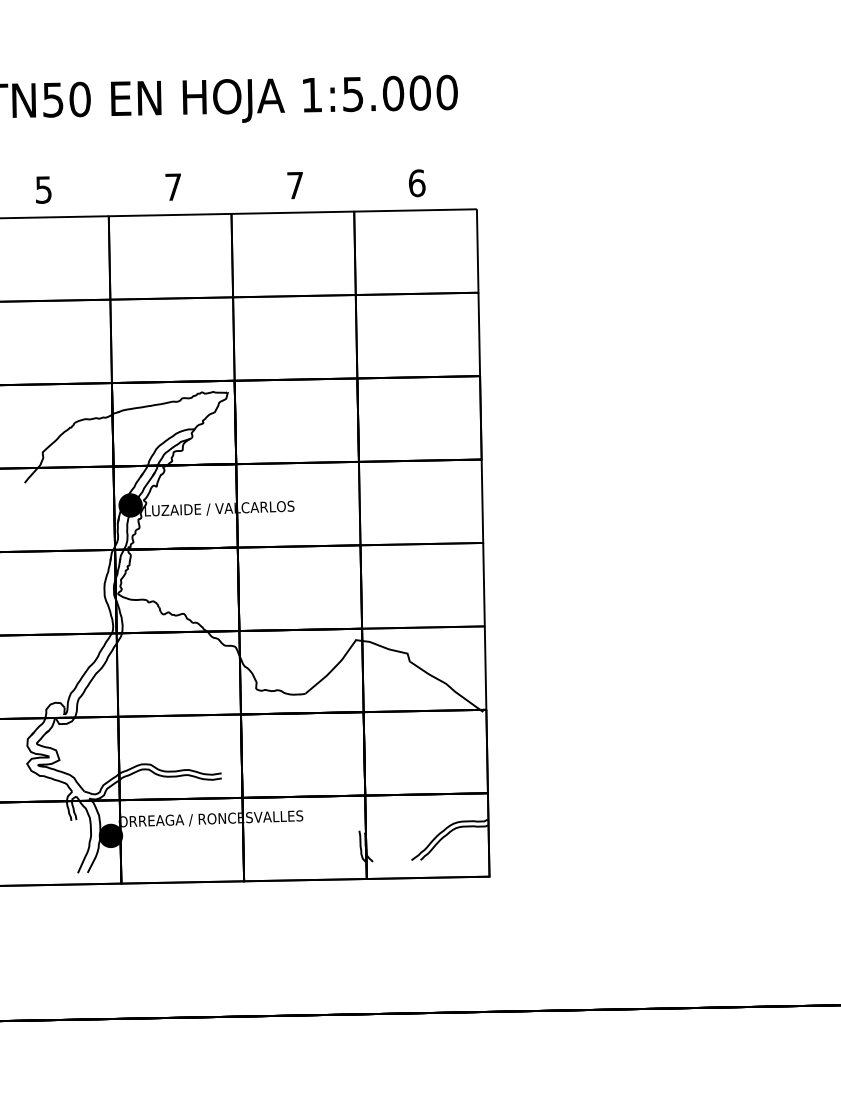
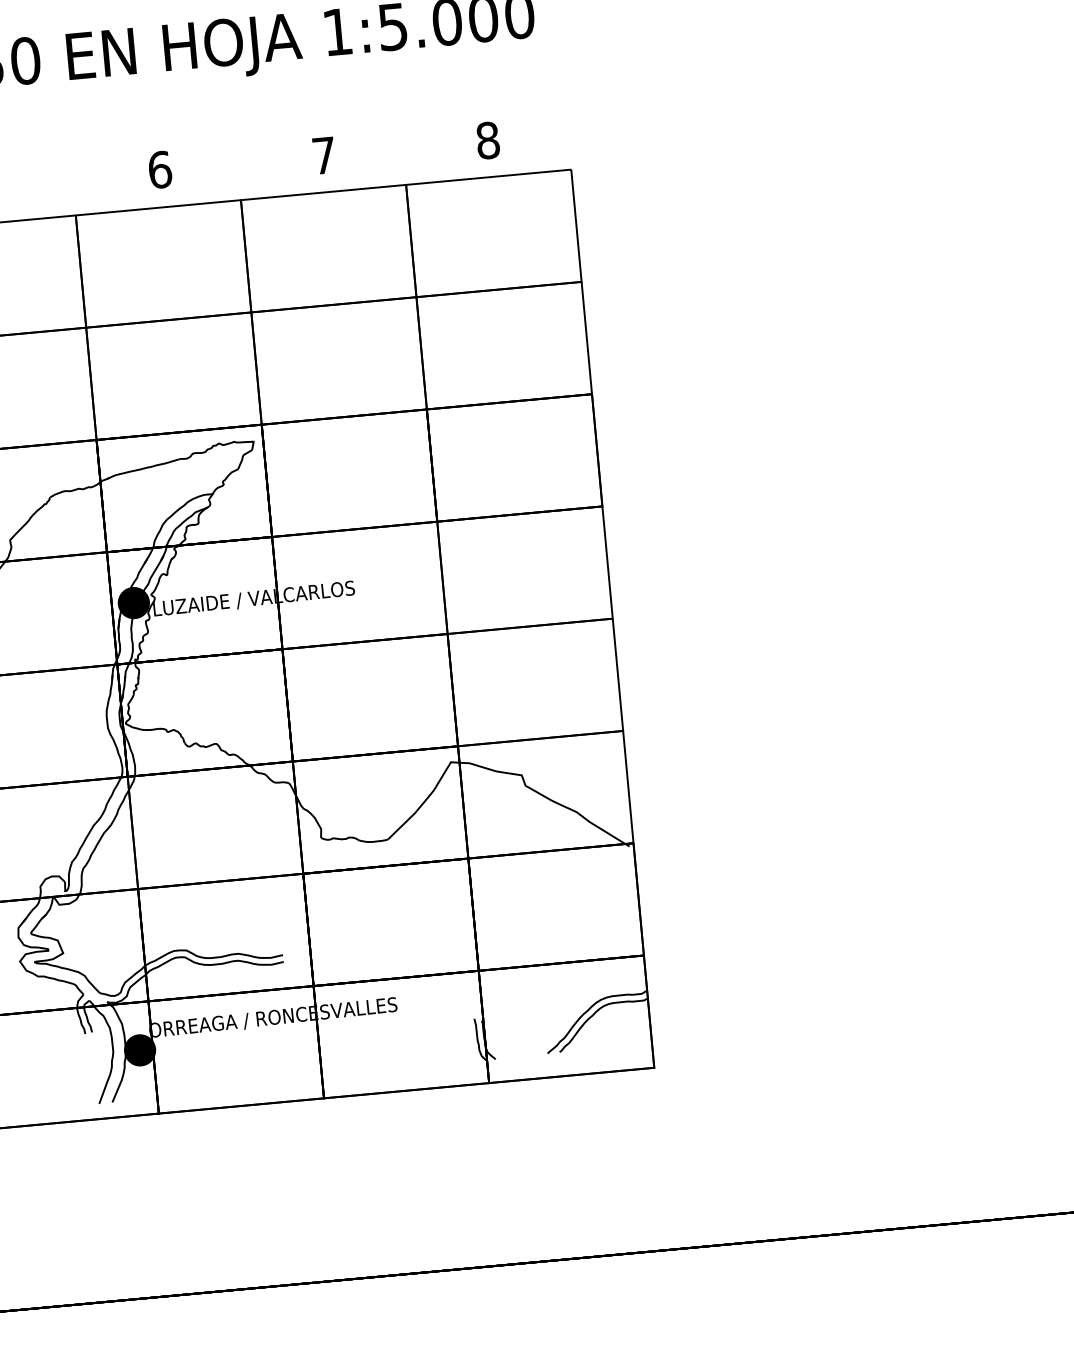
text: (417, 183) -> (488, 140), 6 -> 8
text: (173, 187) -> (160, 170), 7 -> 6

